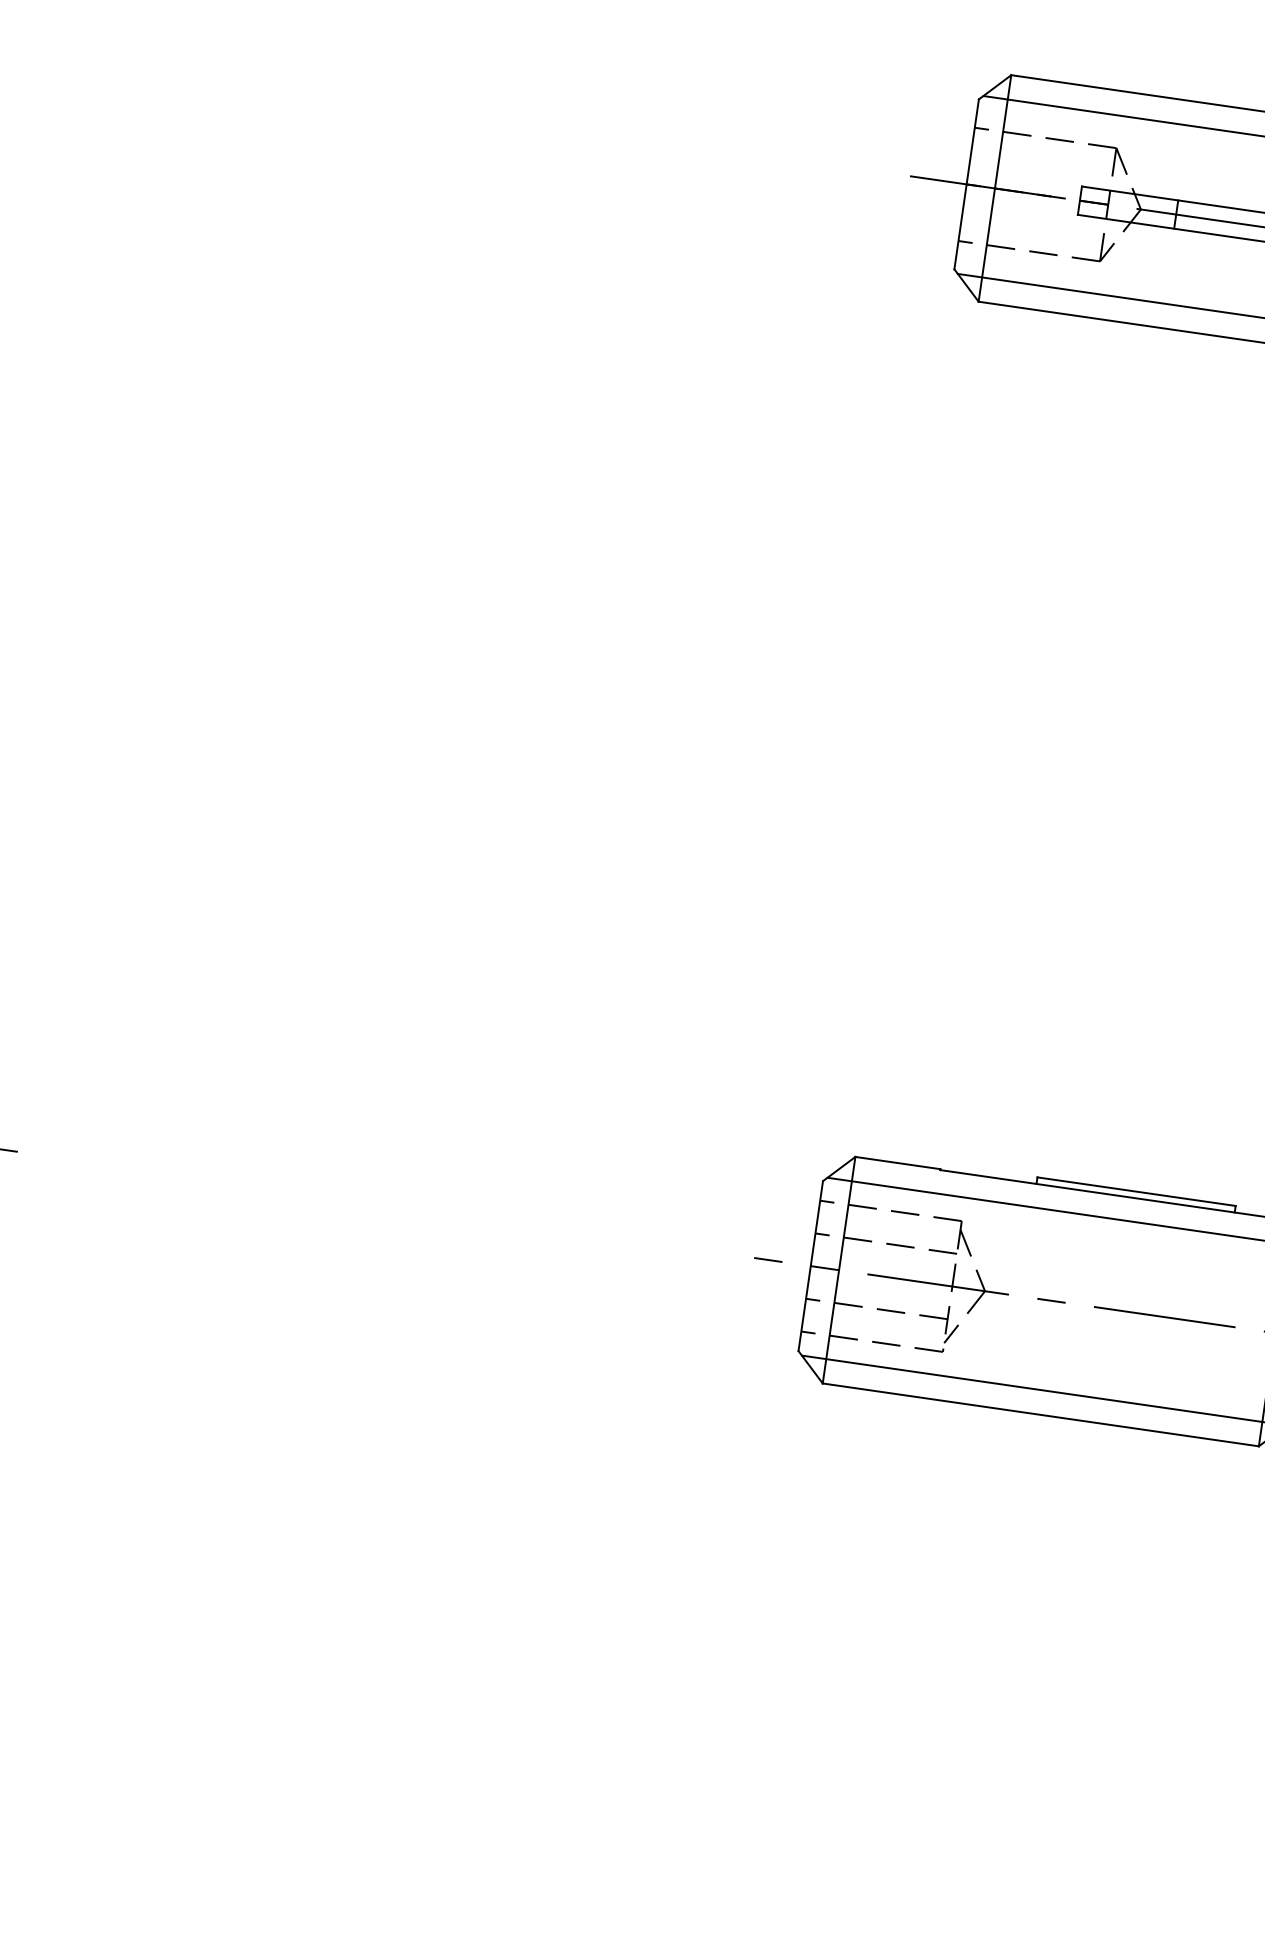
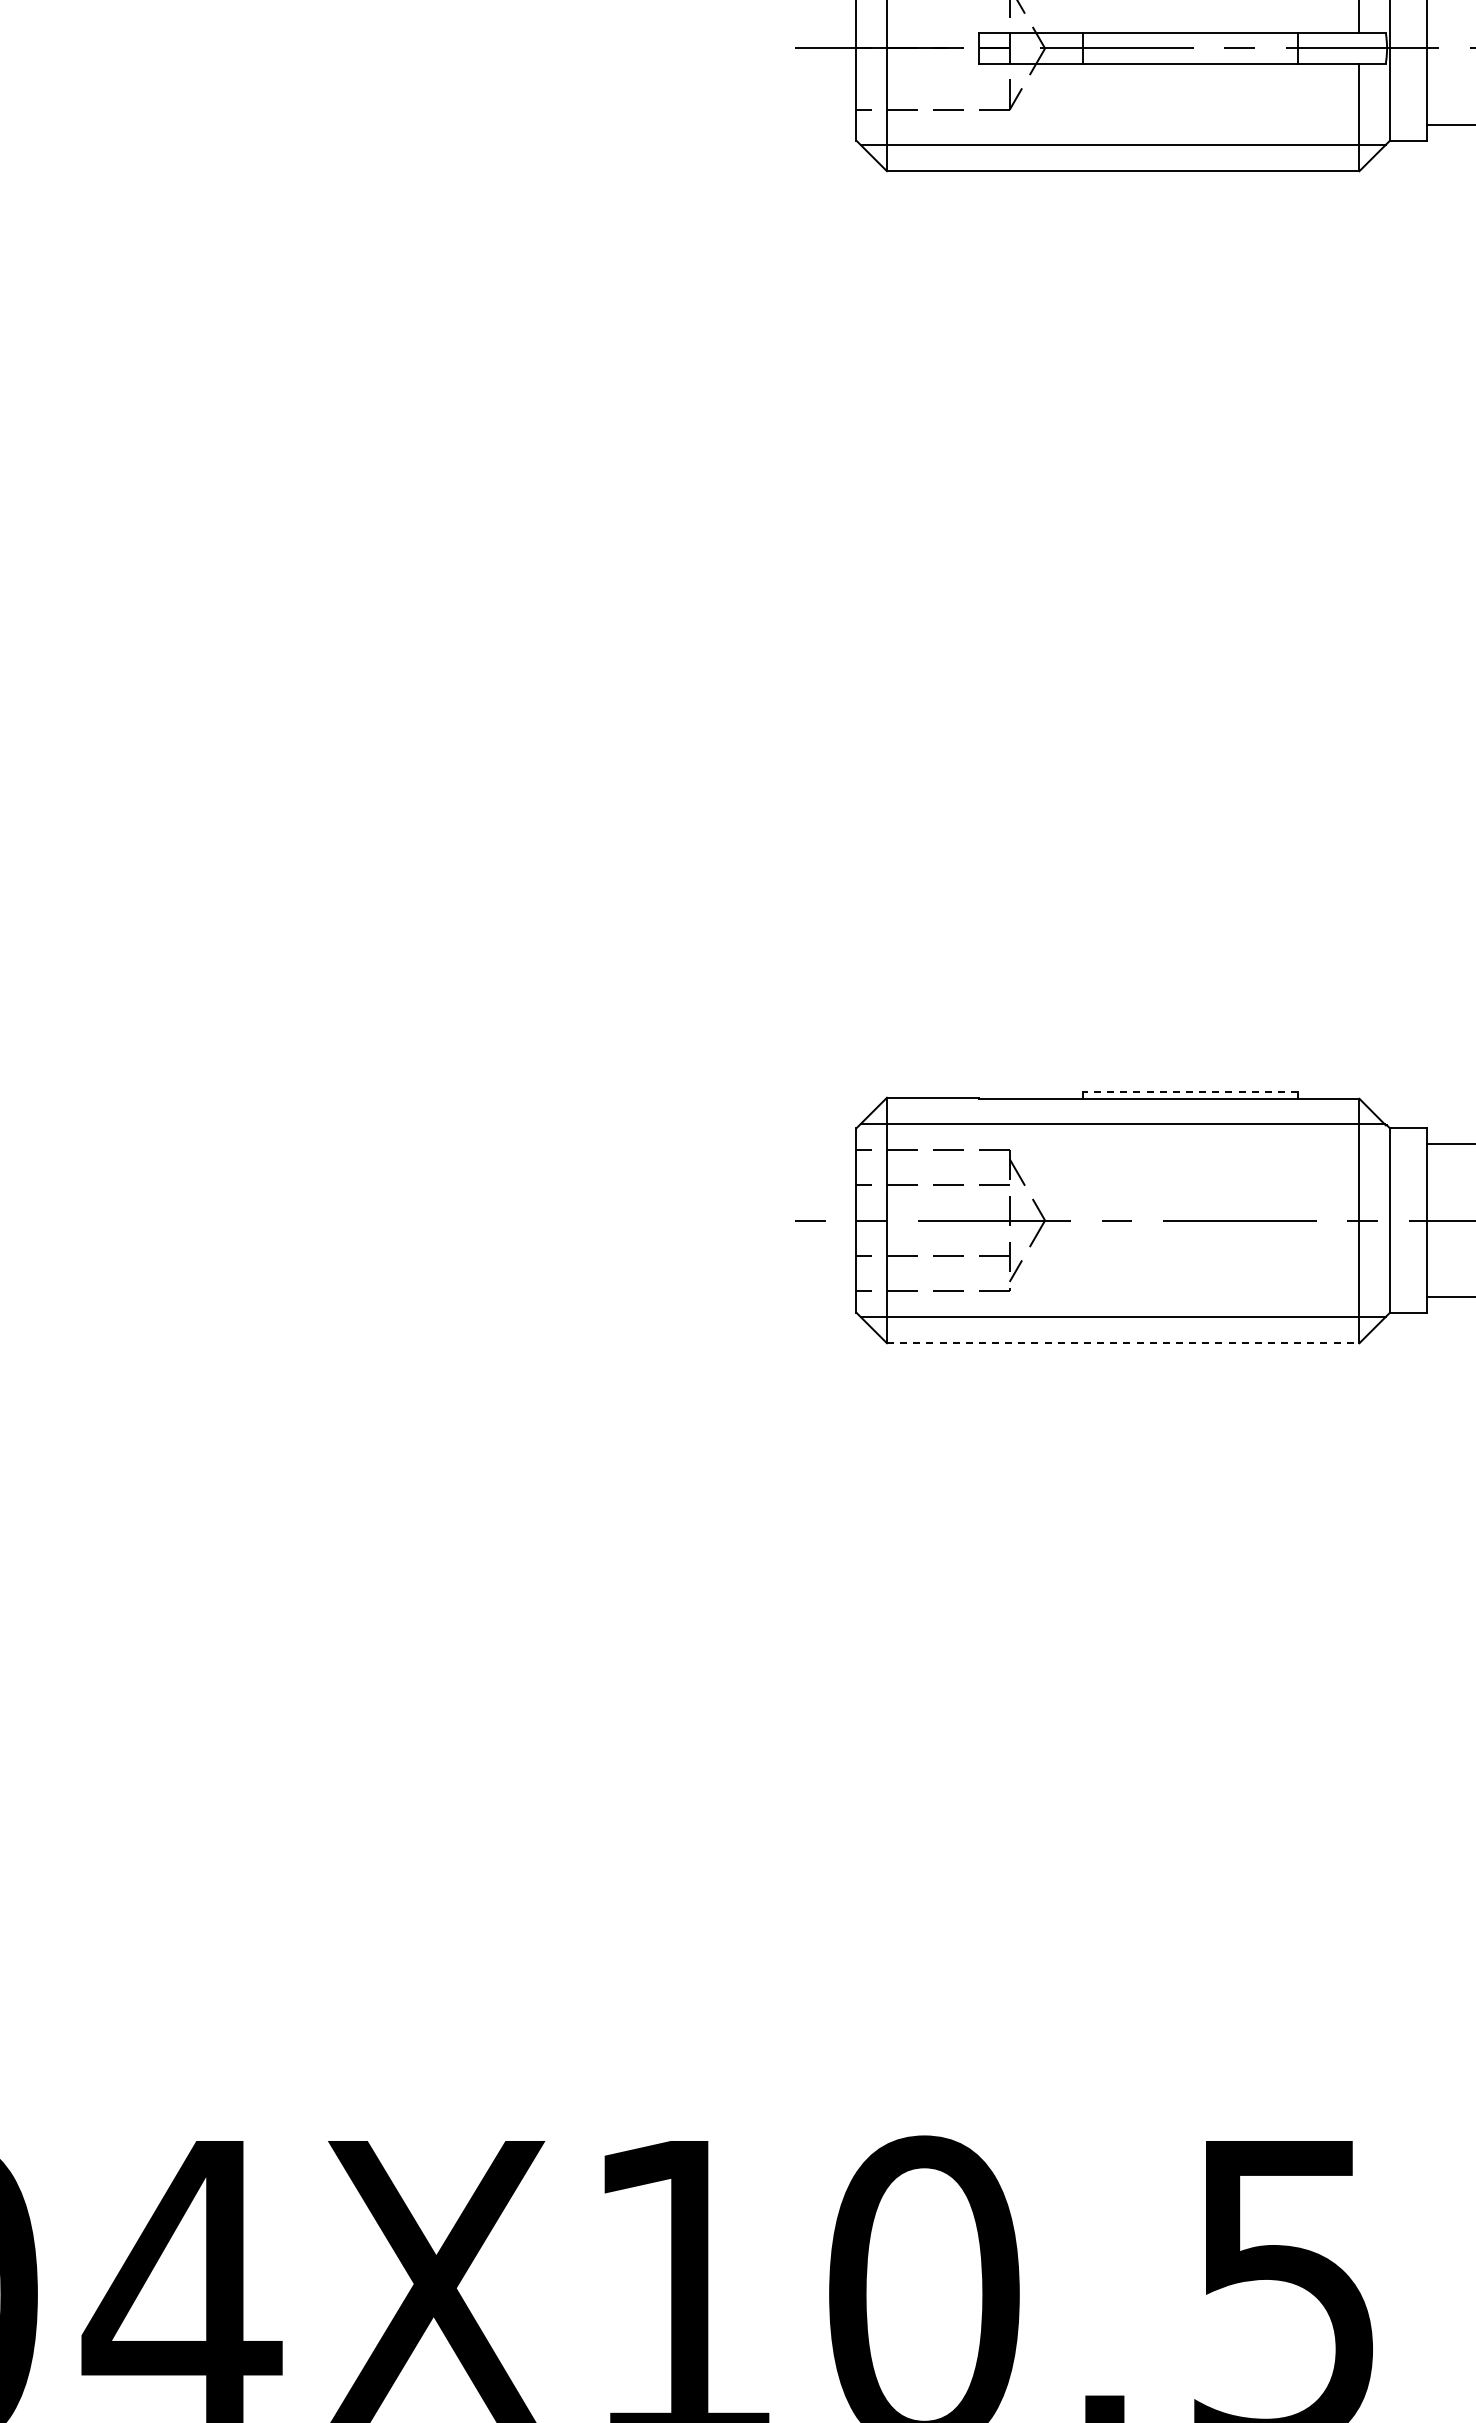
line: (1136, 1191) -> (1190, 1091), solid -> dashed
line: (1041, 1415) -> (1123, 1343), solid -> dashed

